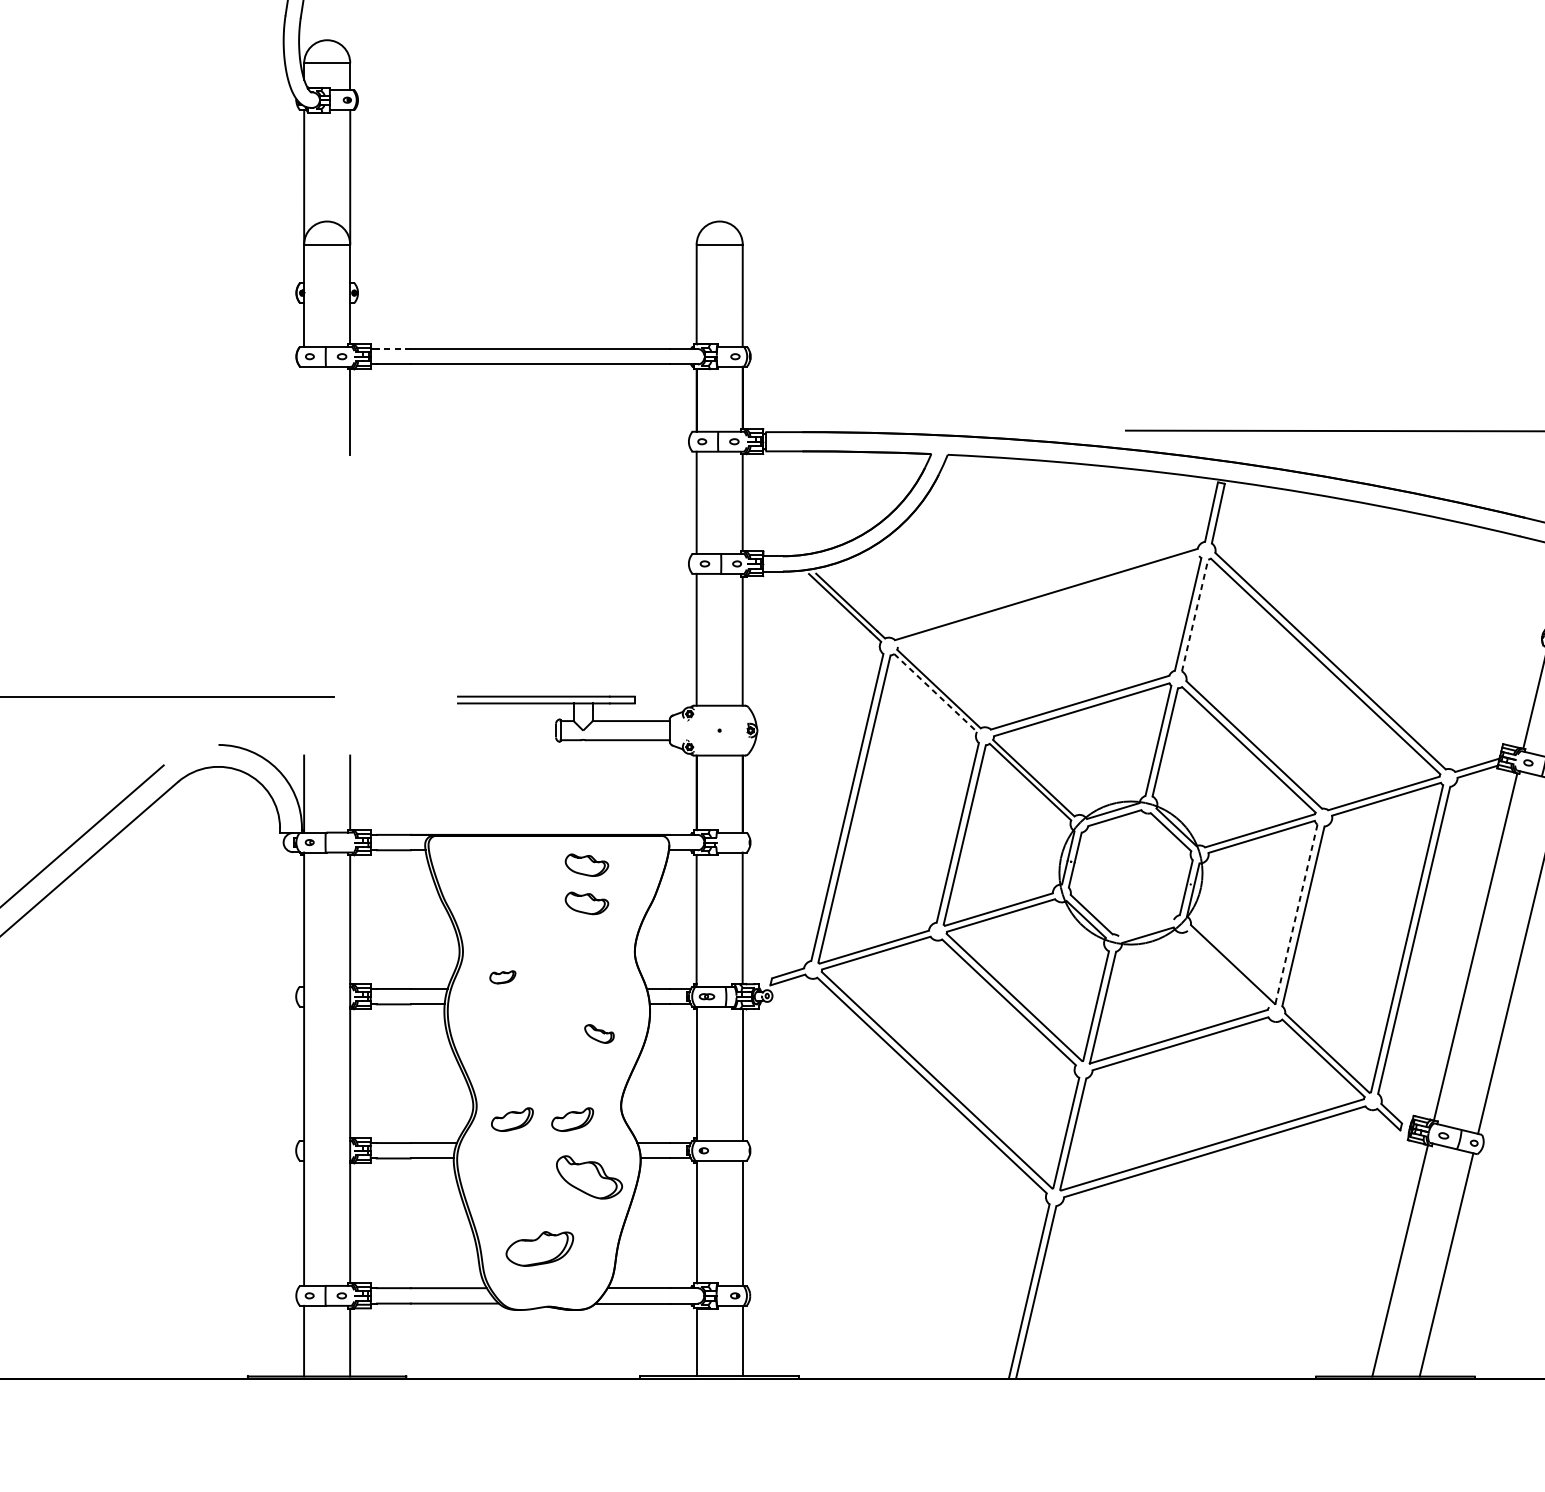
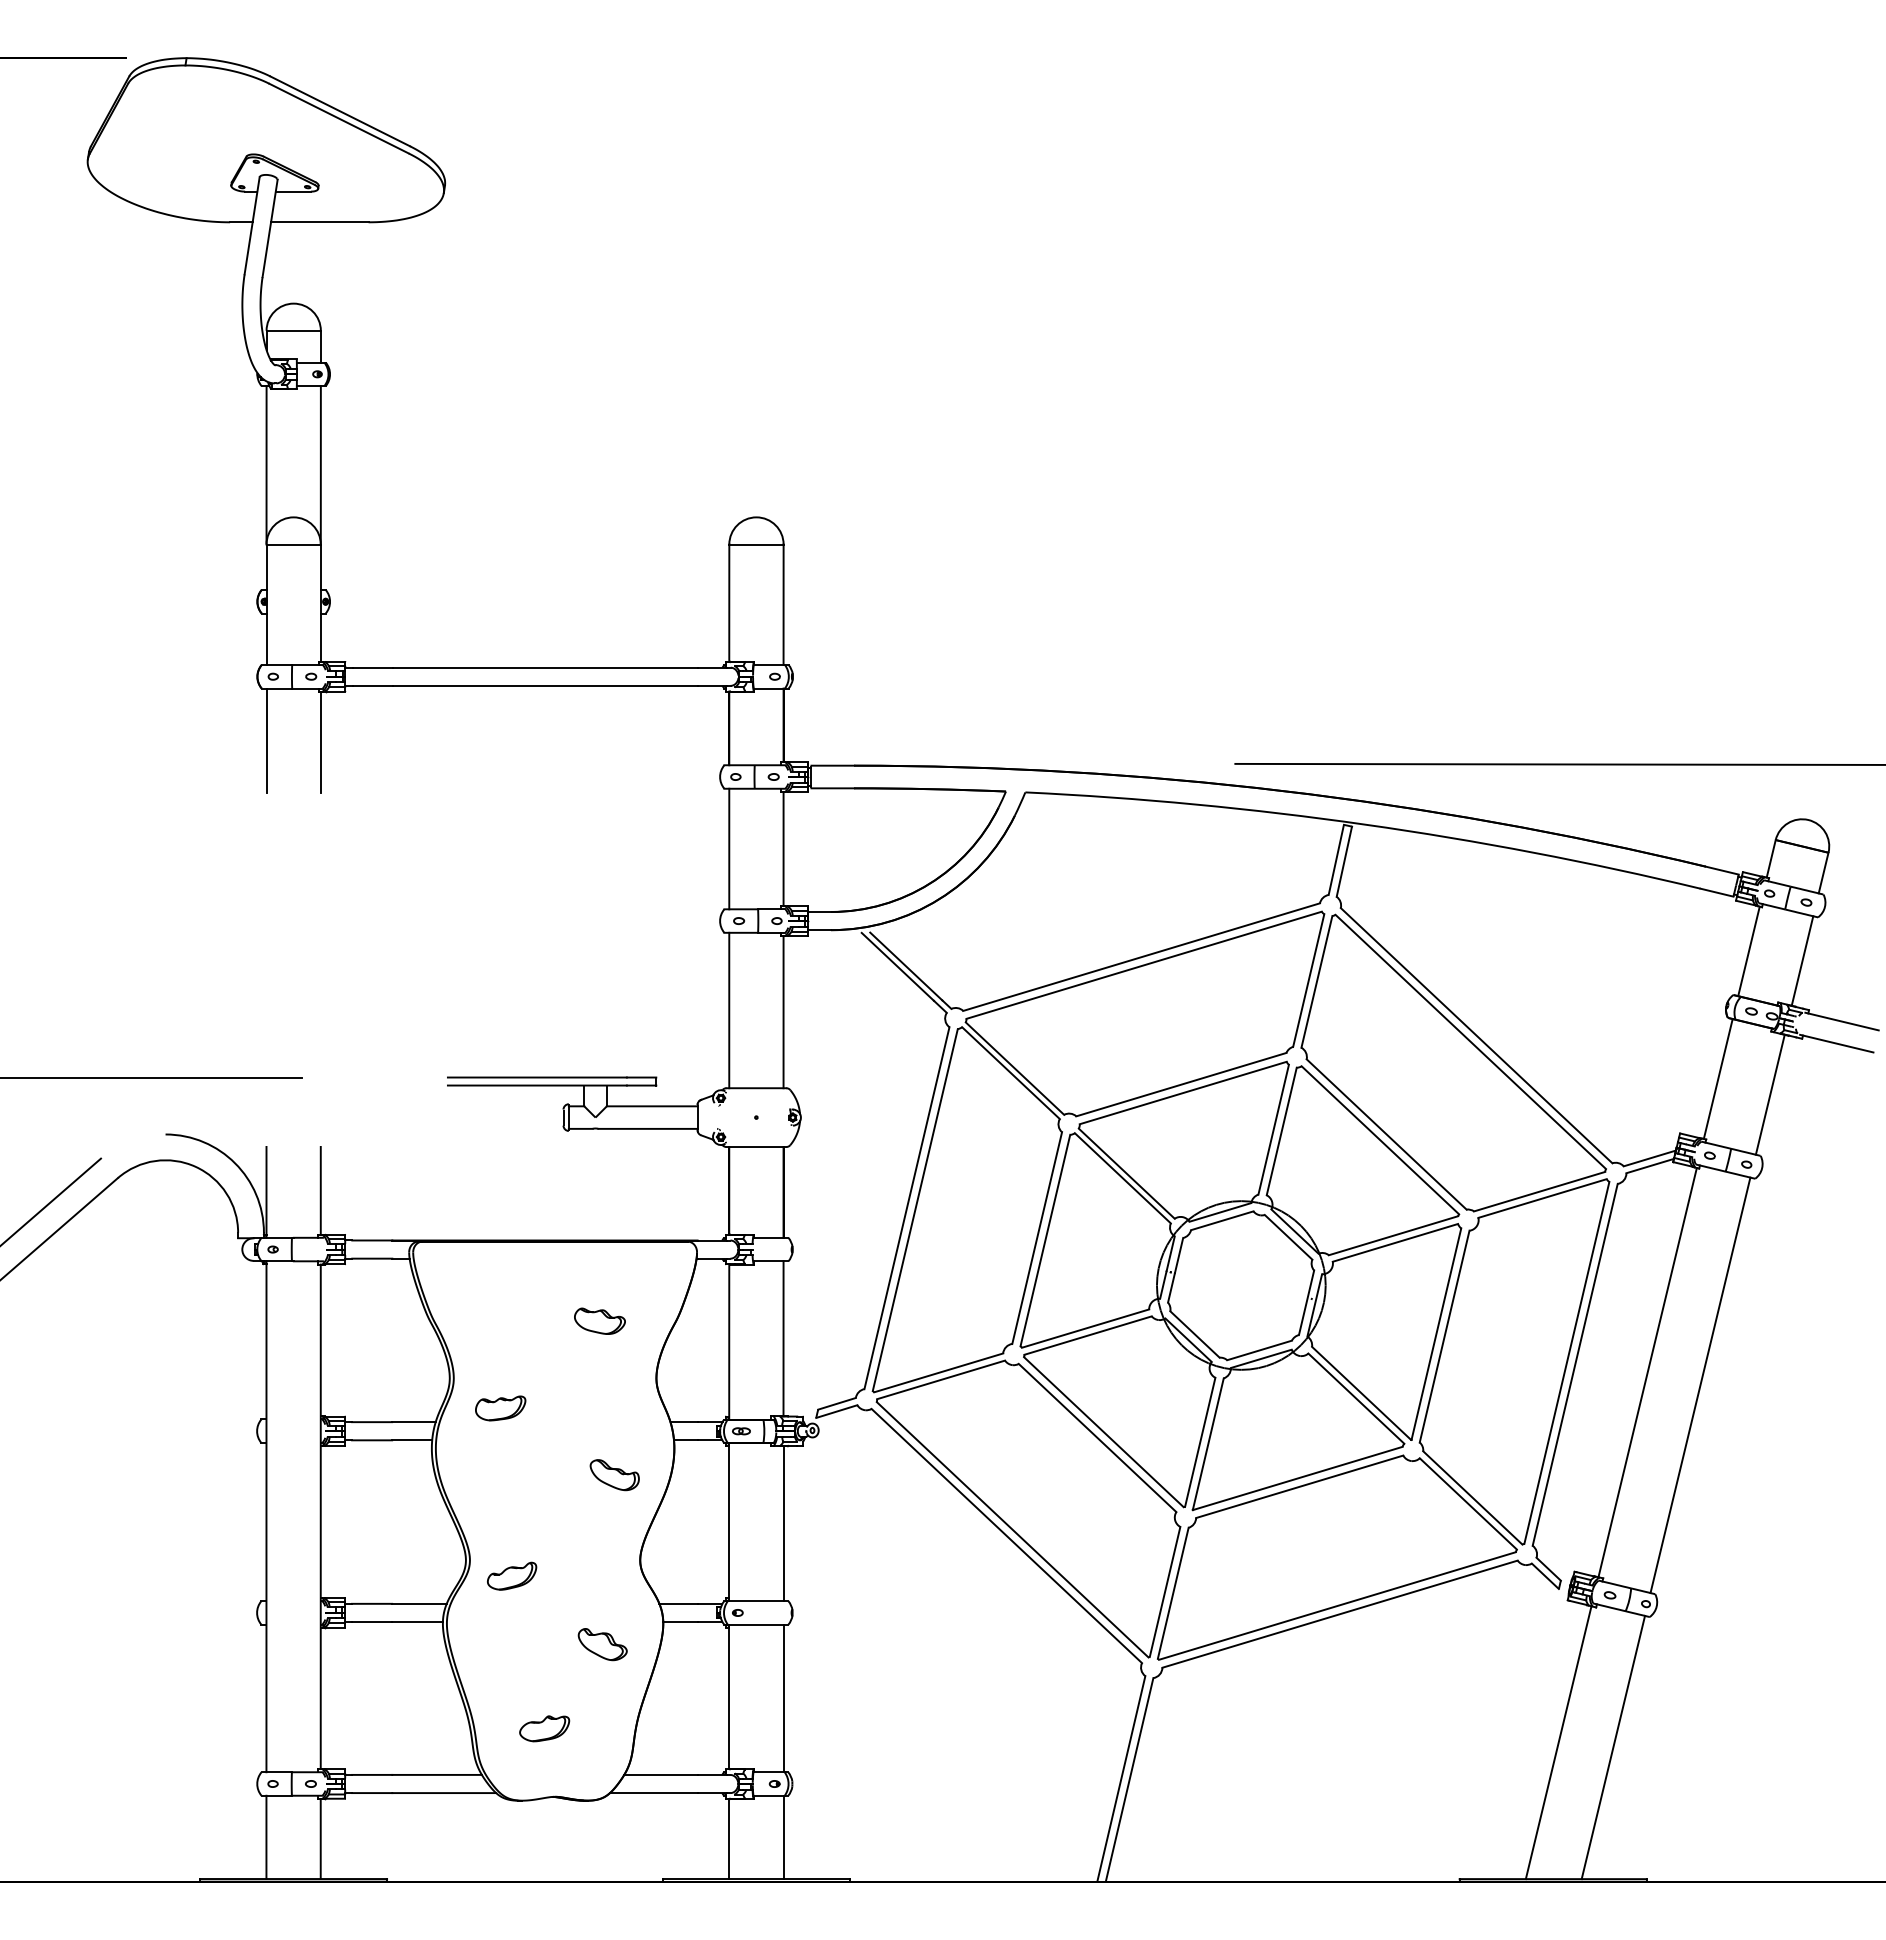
line: (394, 348) -> (372, 667), dashed -> solid
line: (304, 410) -> (266, 740), added
line: (1048, 600) -> (1143, 964), added
line: (1194, 615) -> (1316, 981), dashed -> solid
line: (936, 693) -> (1011, 1073), dashed -> solid
part: (586, 864) -> (599, 1275), removed
line: (1296, 914) -> (1436, 1334), dashed -> solid
line: (1146, 928) -> (1259, 1350), added
line: (1228, 968) -> (1356, 1398), added
part: (502, 977) -> (500, 1408), size x1.67
part: (599, 1034) -> (614, 1475), size x1.43
part: (573, 1119) -> (583, 1575), removed
part: (589, 1177) -> (602, 1644), size x0.62
part: (539, 1248) -> (544, 1728), size x0.62

